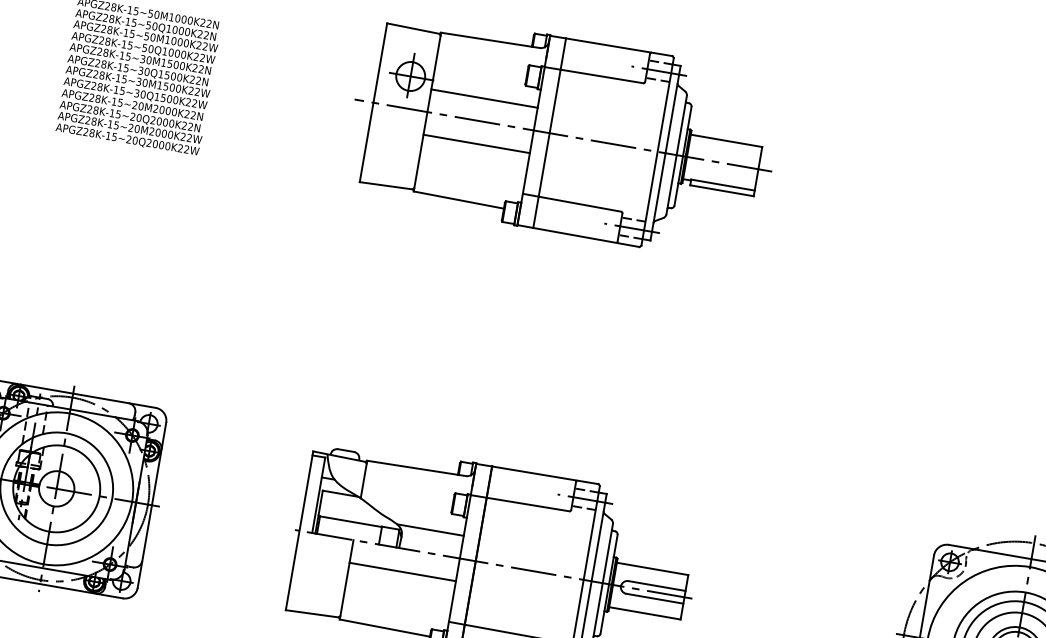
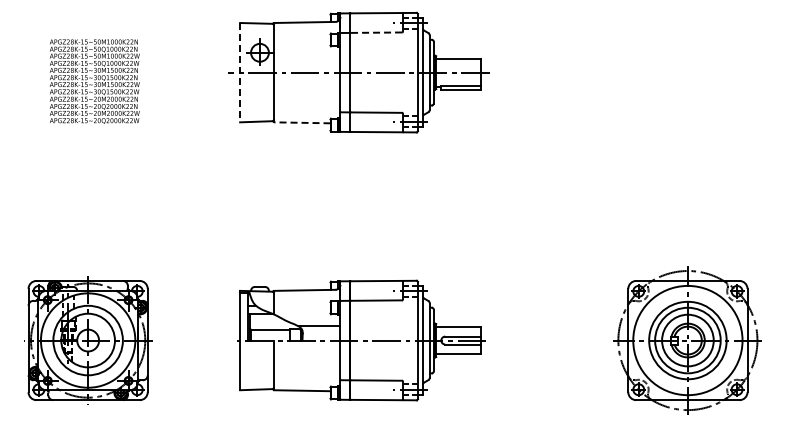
line: (602, 76) -> (376, 32), solid -> dashed
line: (483, 98) -> (306, 58), removed
line: (374, 102) -> (240, 72), solid -> dashed
line: (475, 143) -> (306, 86), removed
line: (457, 199) -> (301, 122), solid -> dashed
line: (401, 571) -> (306, 354), removed

